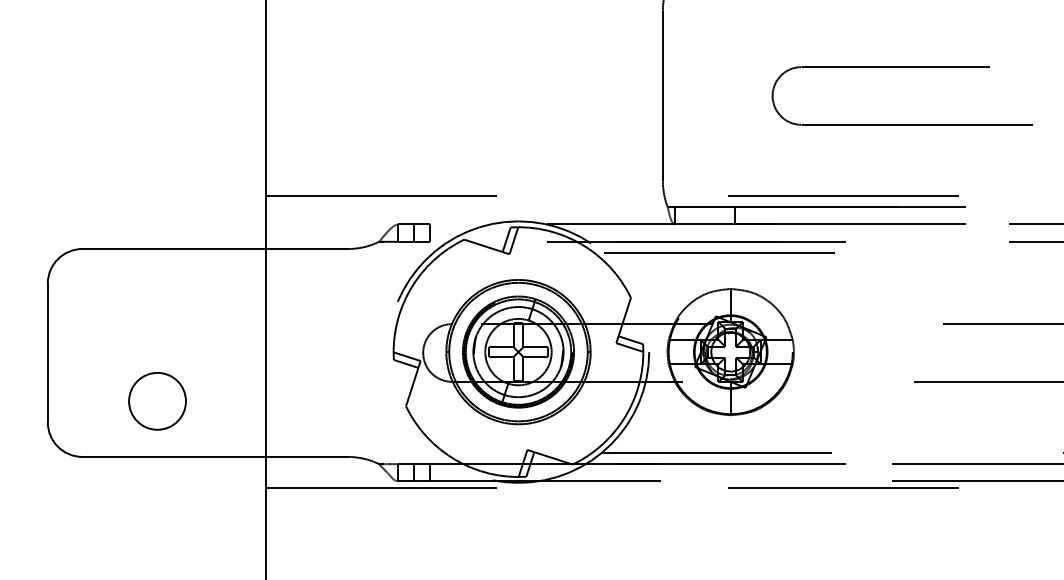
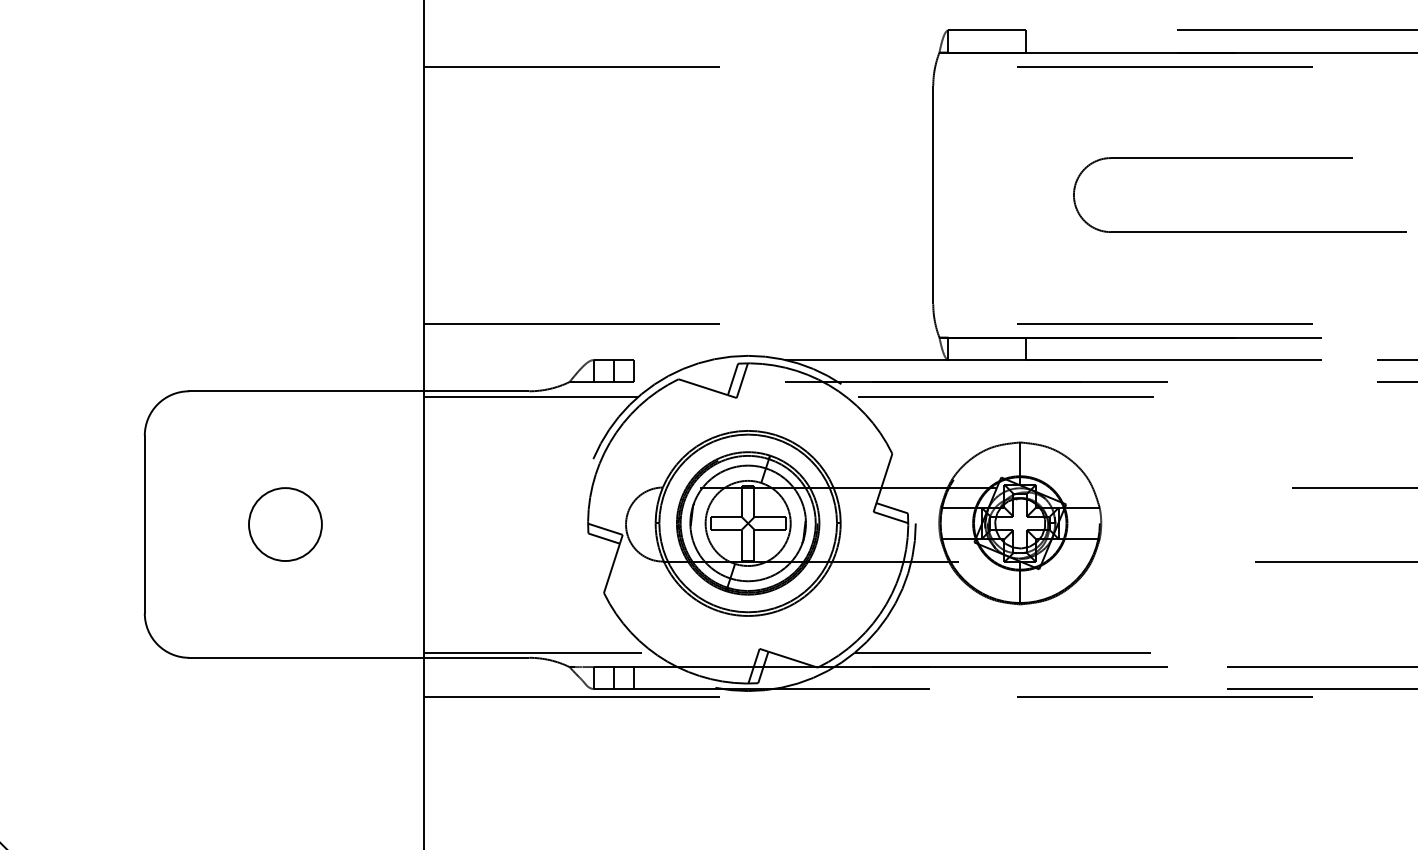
line: (349, 253) -> (531, 396), added
circle: (157, 401) -> (285, 524), moved
line: (350, 453) -> (532, 653), added

